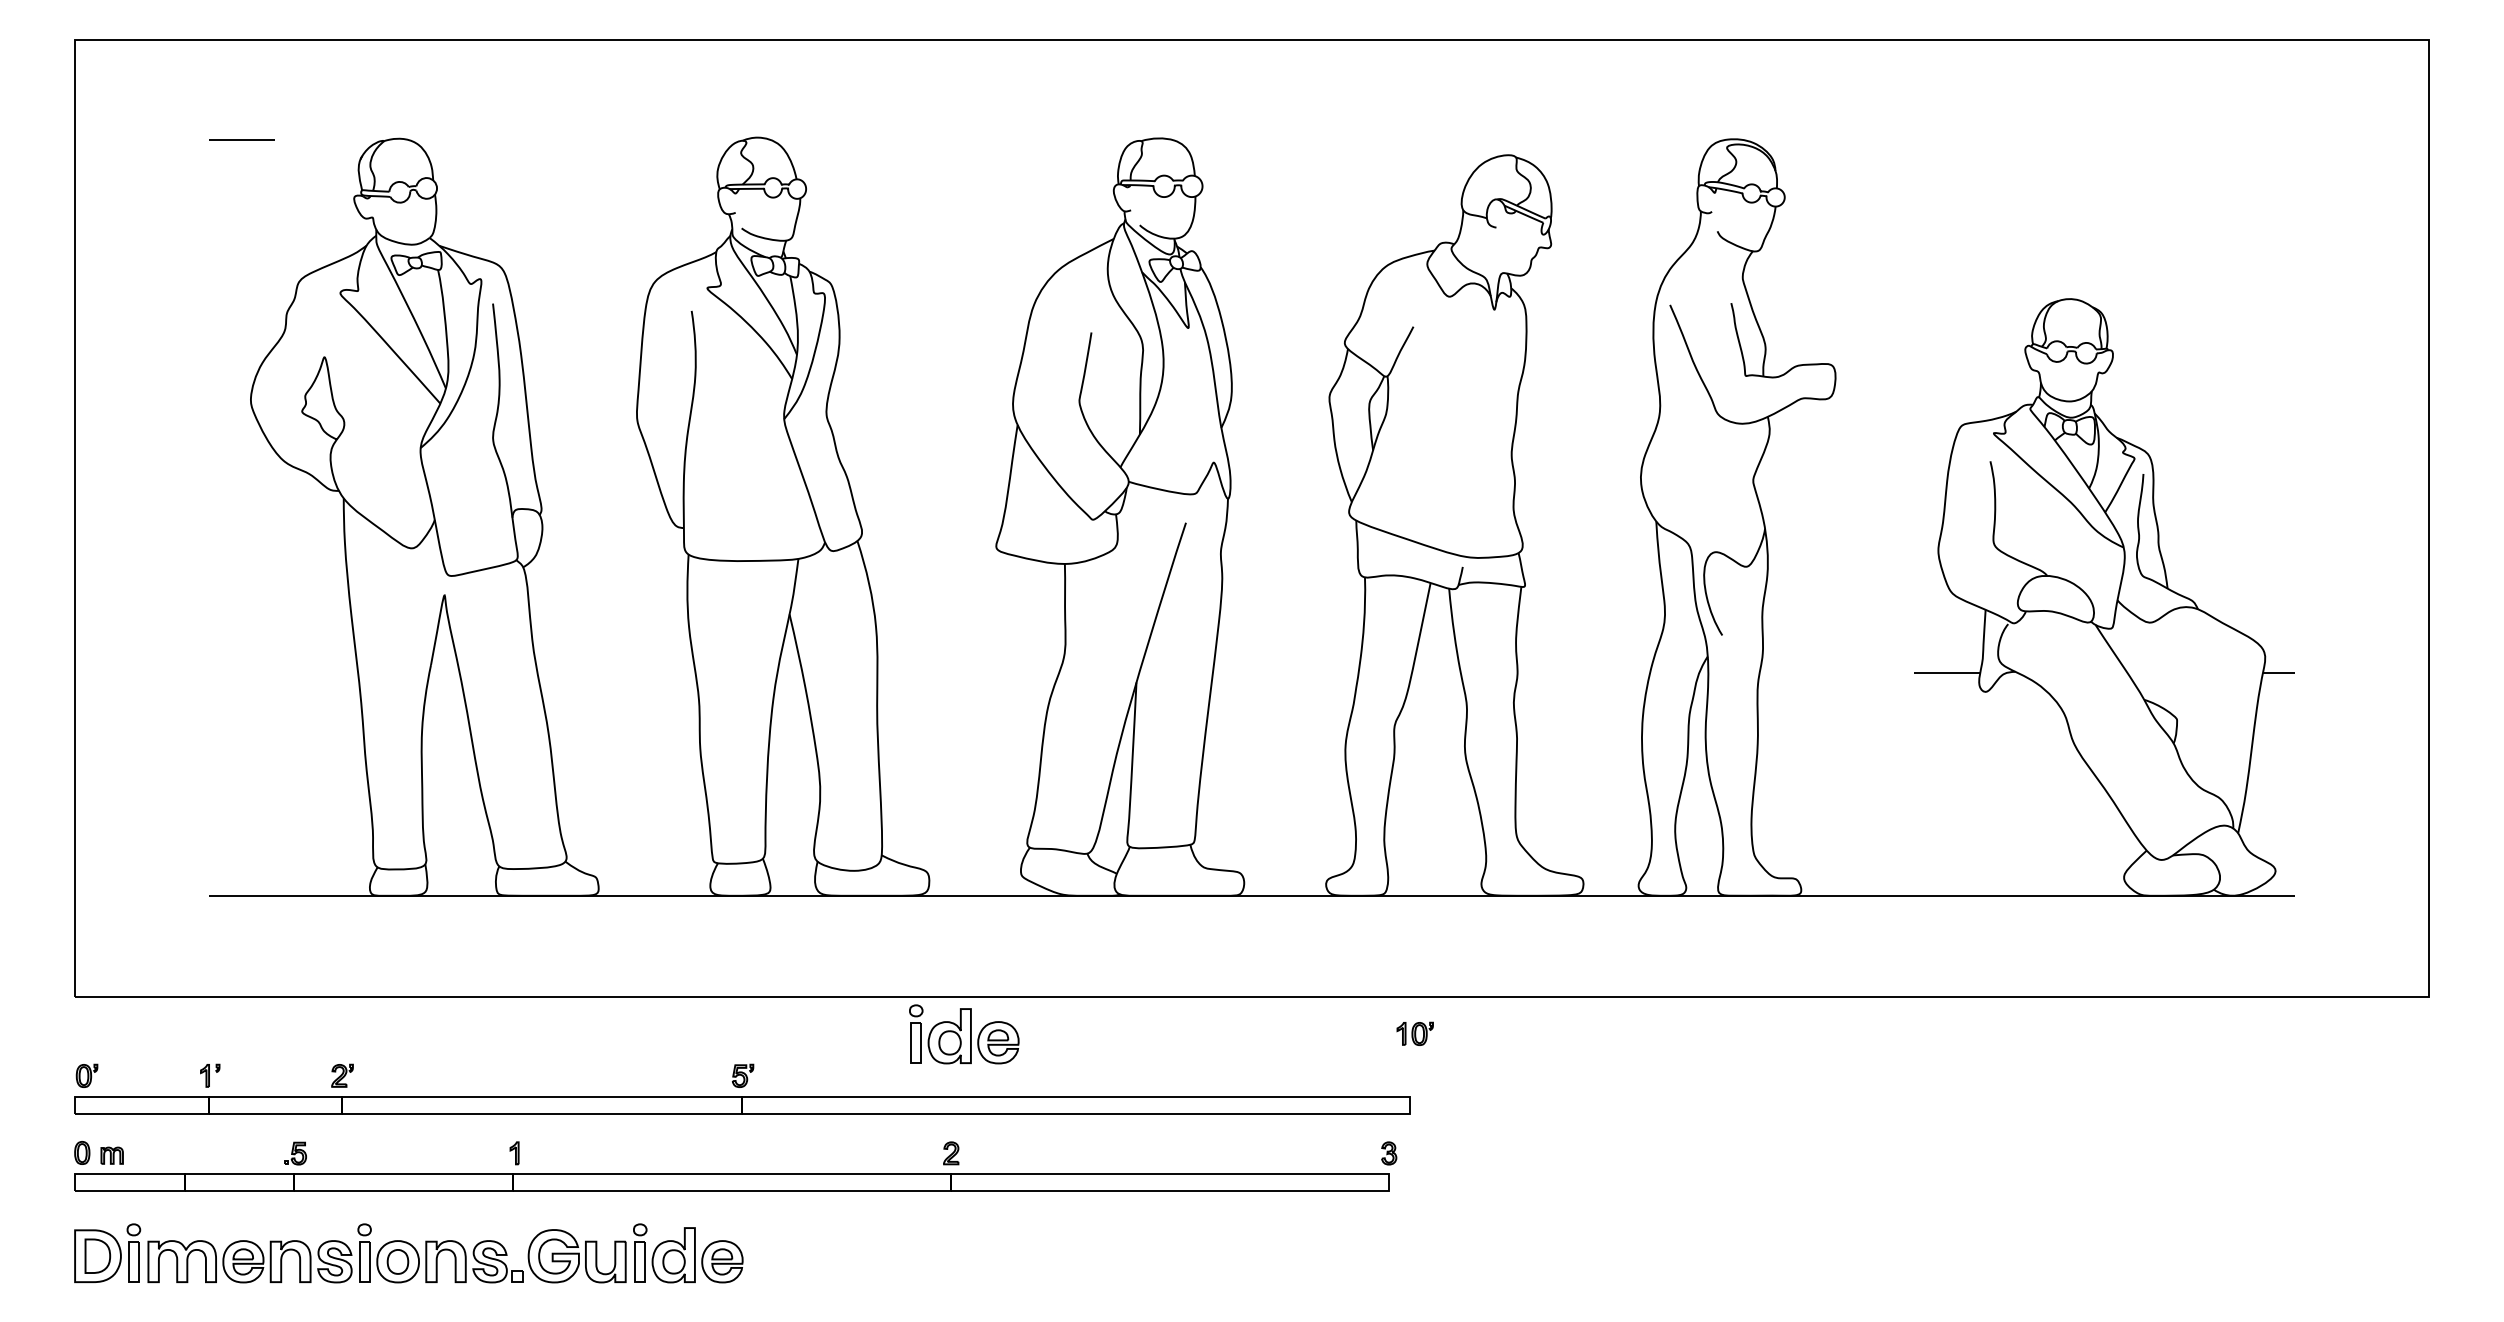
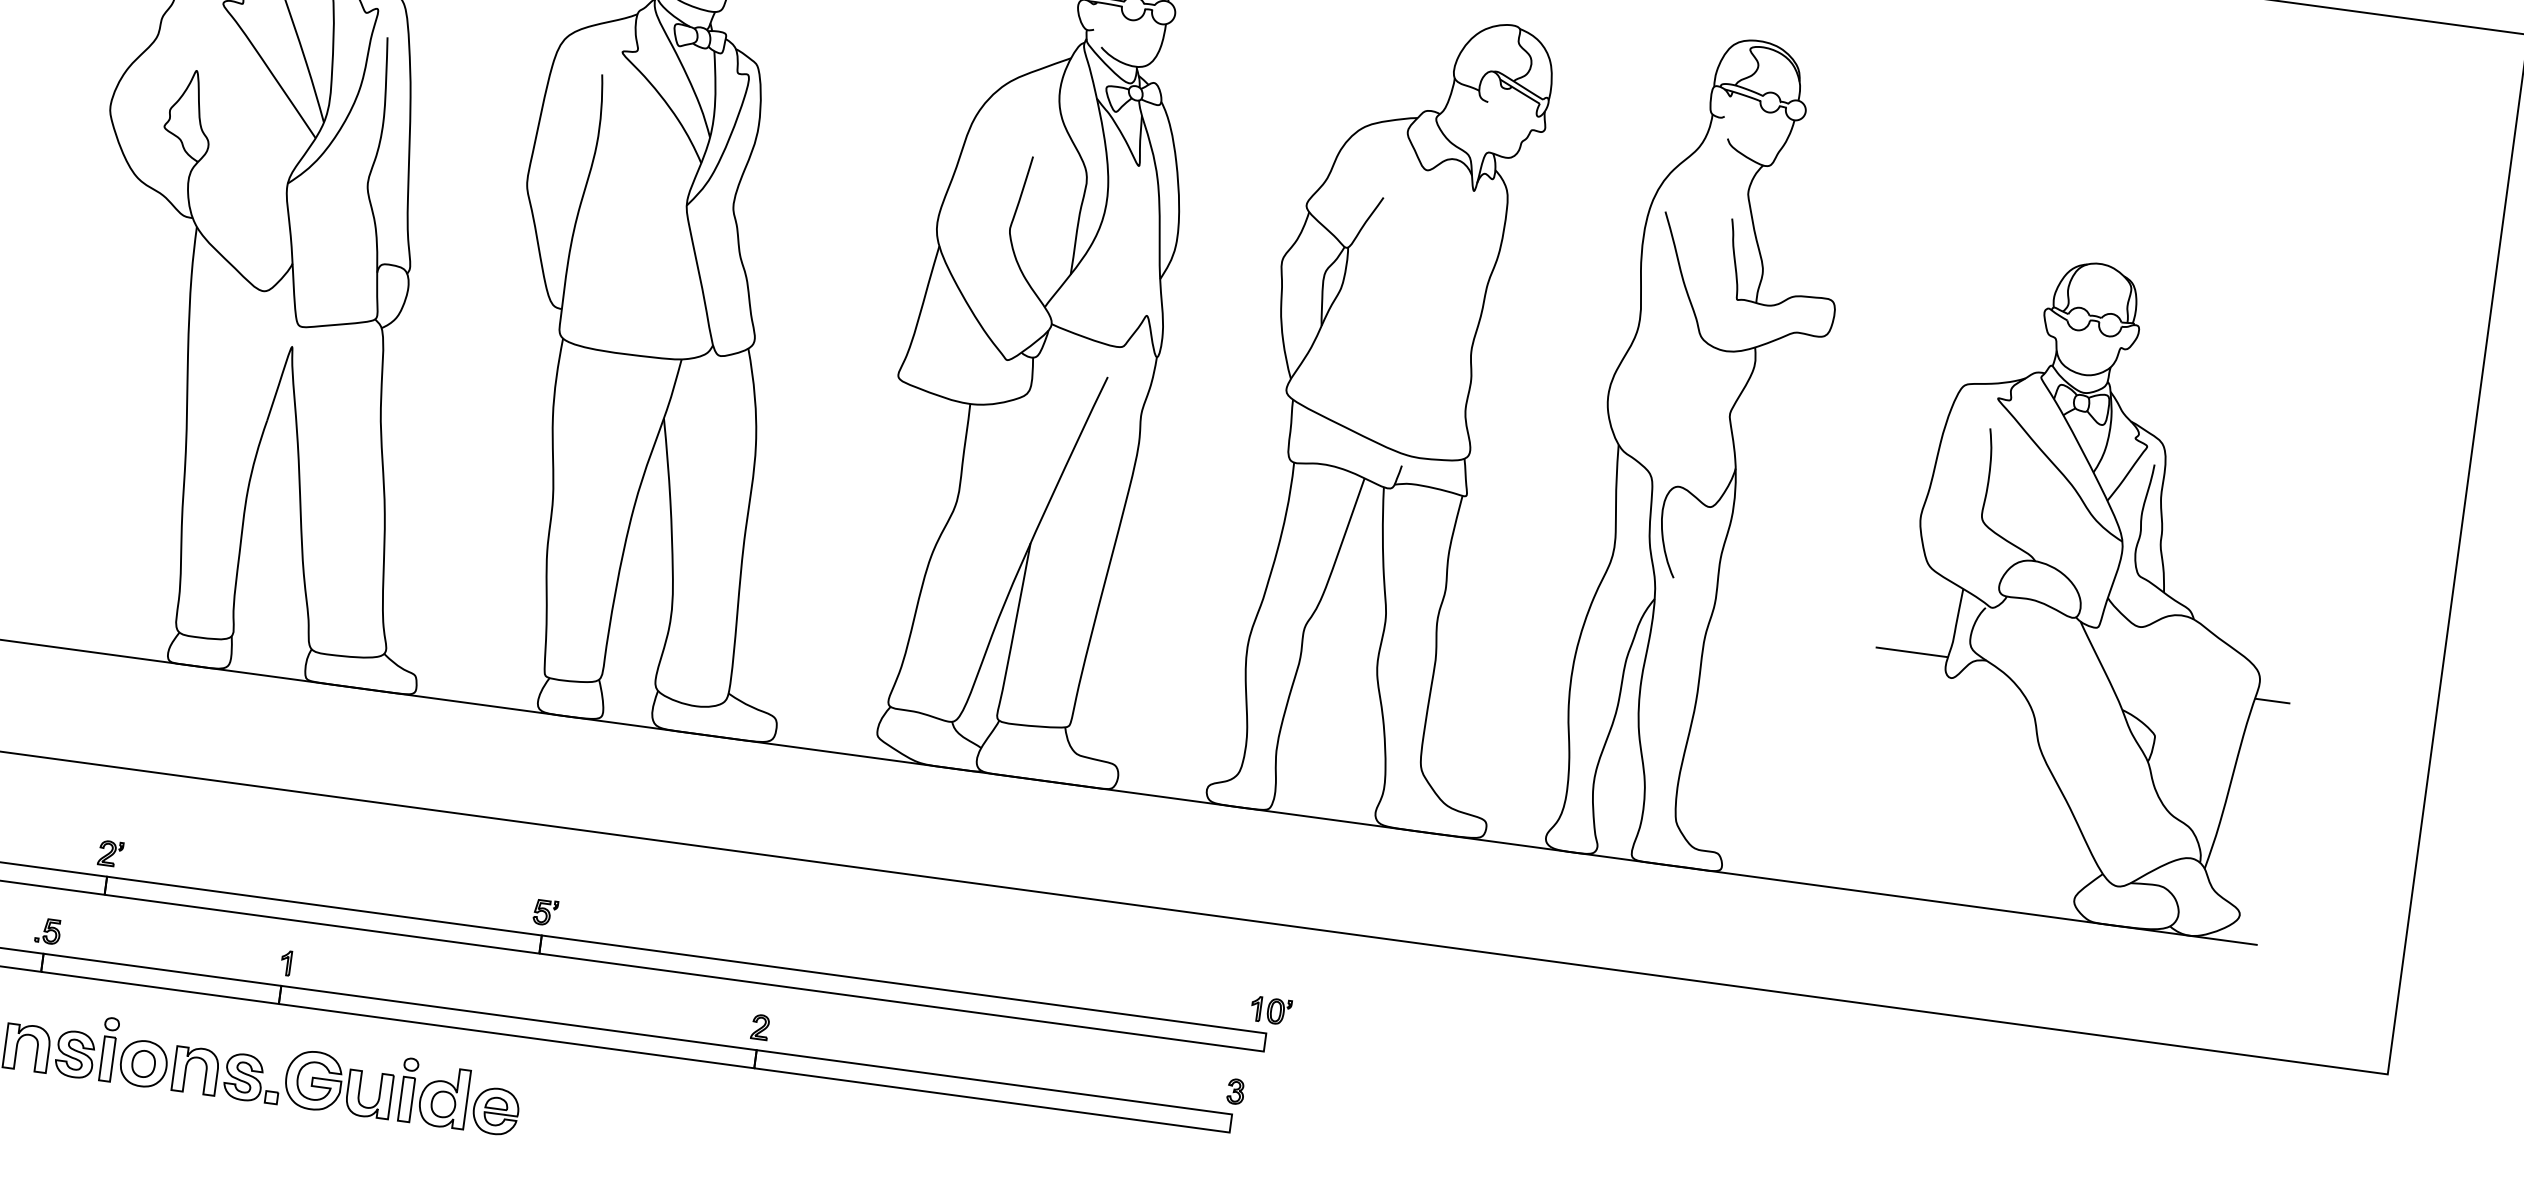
part: (1414, 1033) -> (1270, 1010), moved
part: (964, 1034) -> (792, 900), removed

